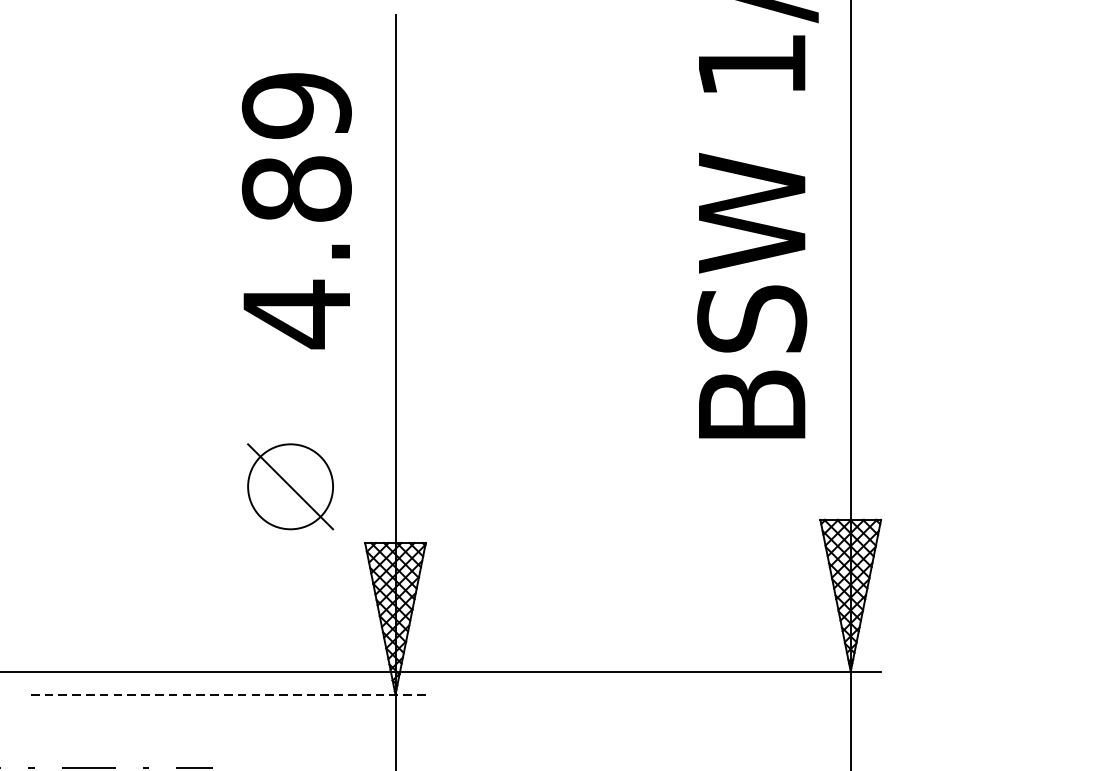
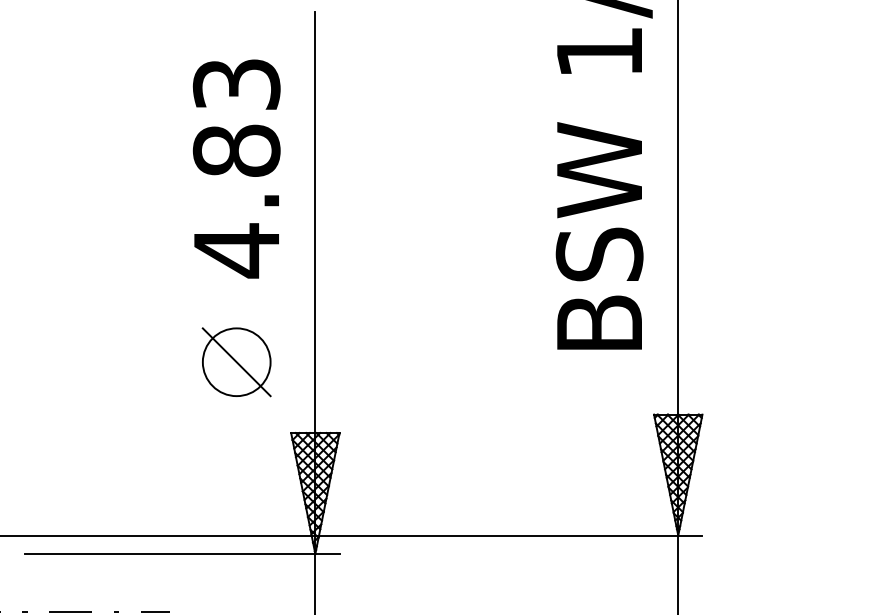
text: (296, 105) -> (236, 84), 4.89 -> 4.83
part: (290, 487) -> (236, 362), moved
line: (227, 695) -> (181, 554), dashed -> solid

